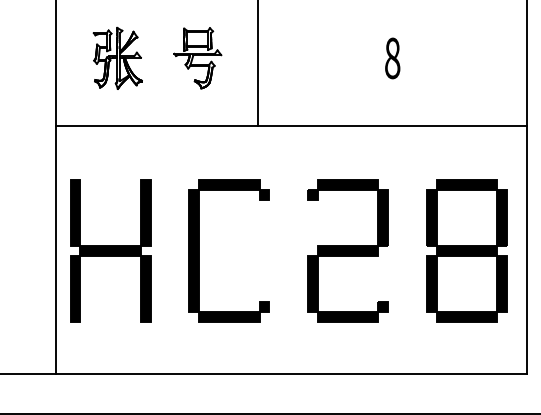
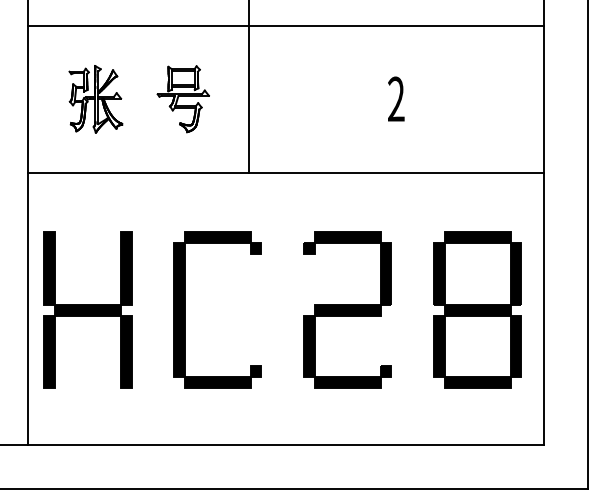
text: (392, 58) -> (396, 99), 8 -> 2

